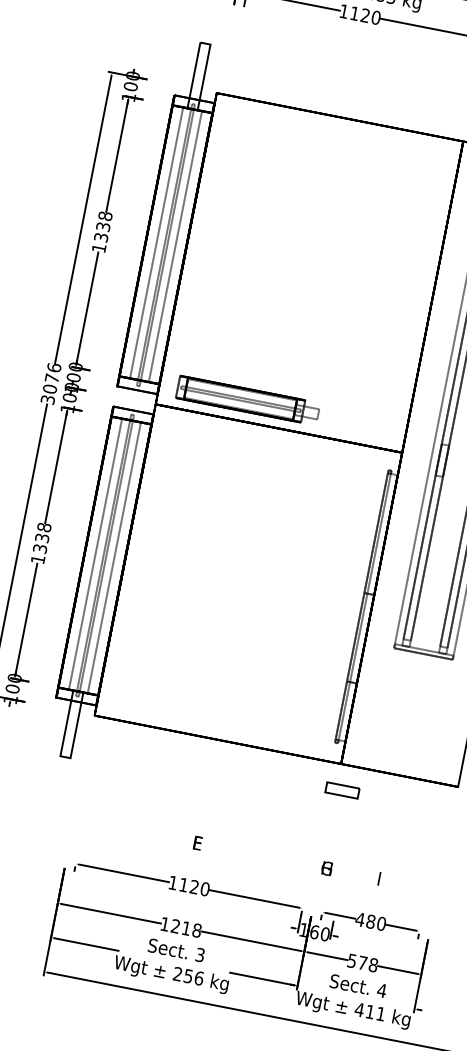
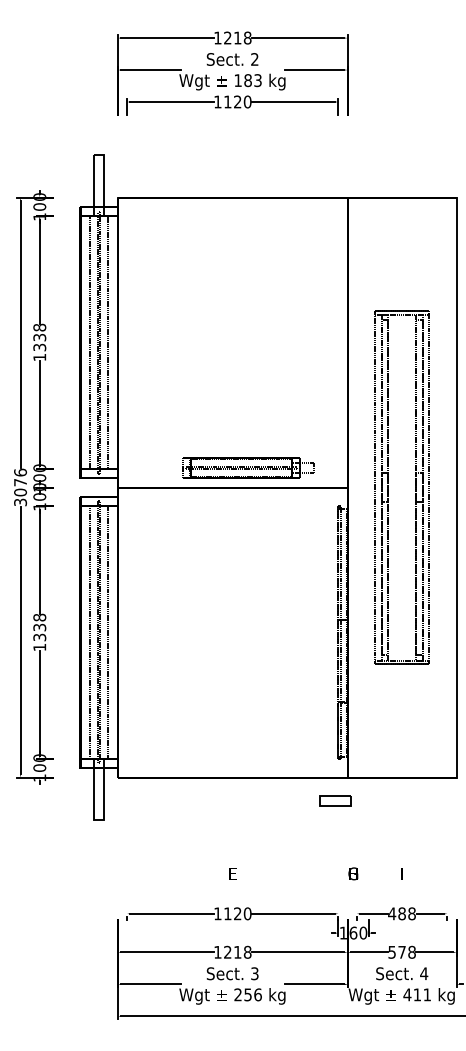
part: (248, 400) -> (248, 467), moved
part: (342, 789) -> (335, 800), moved
text: (381, 923) -> (411, 913), 480 -> 488

